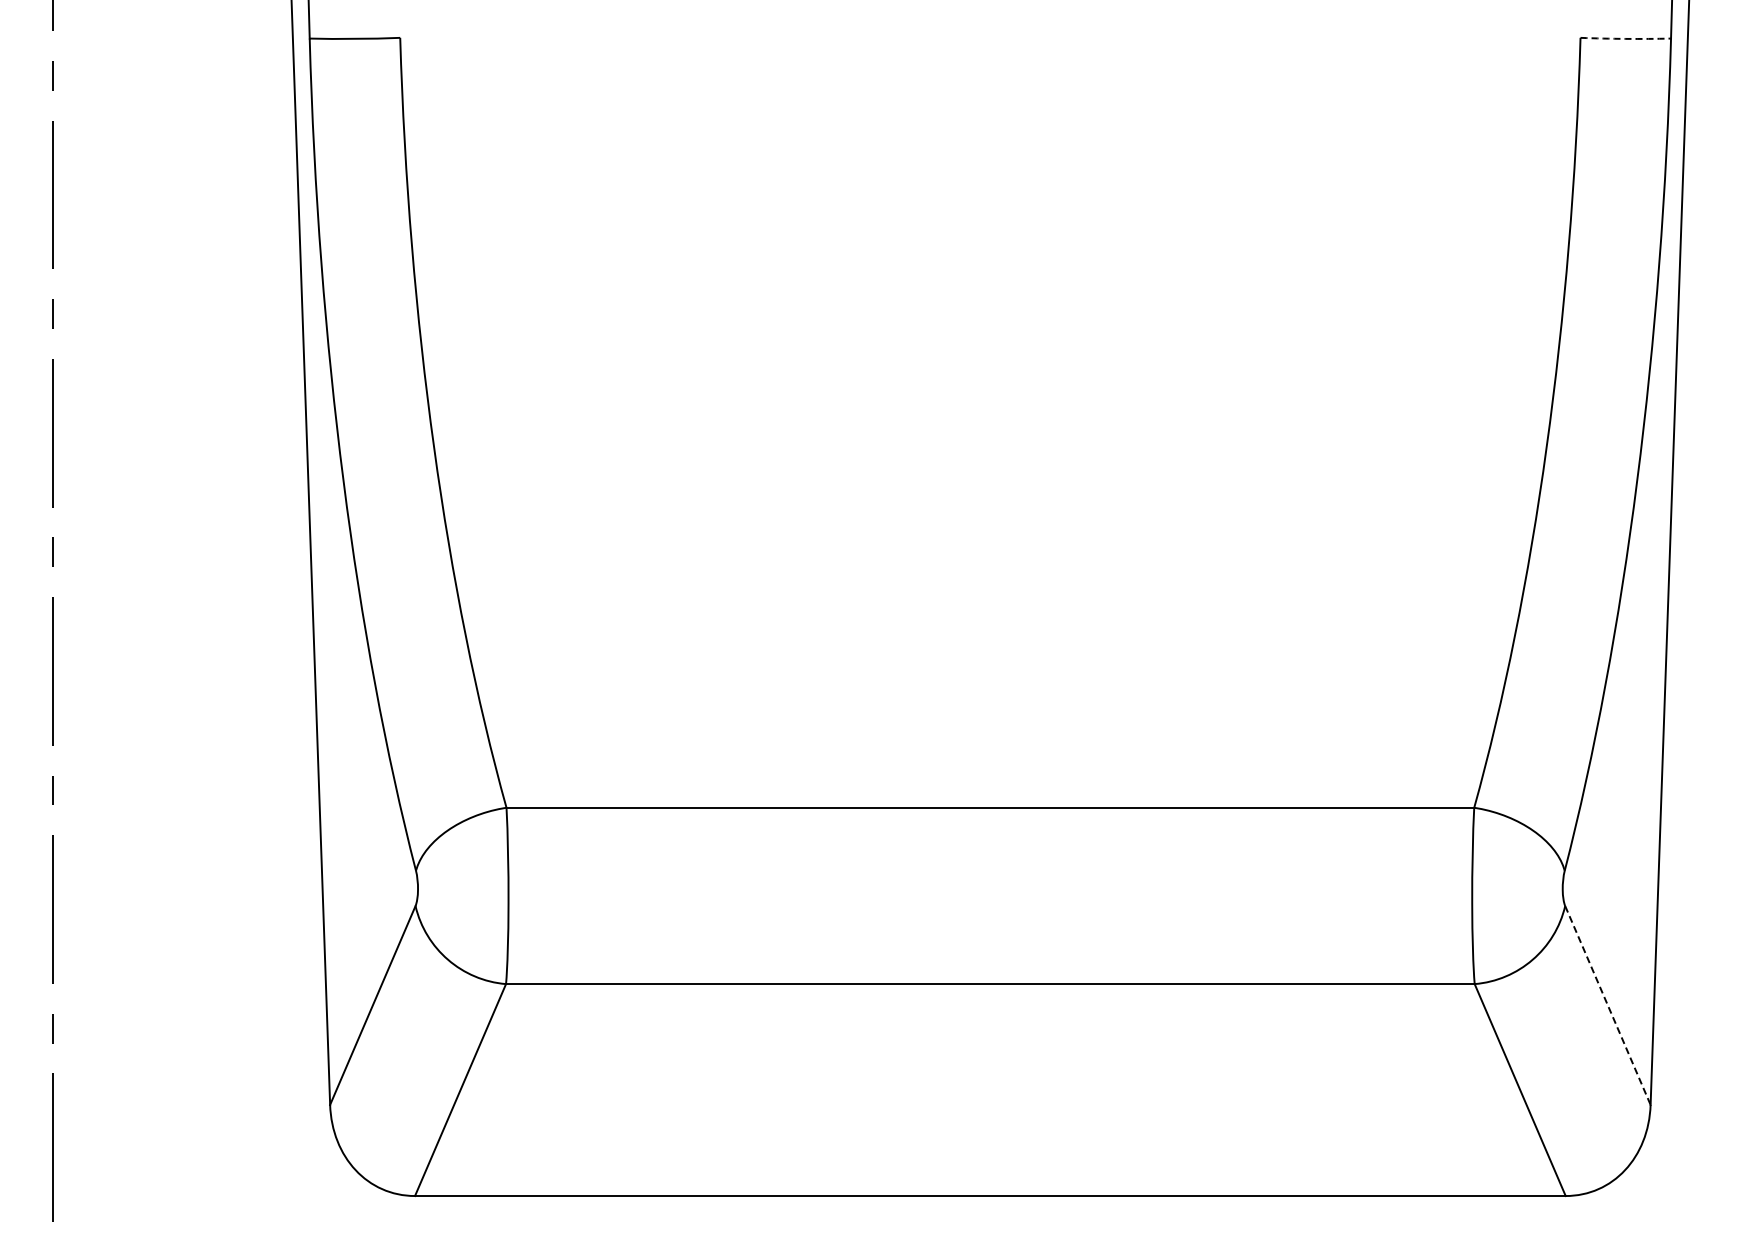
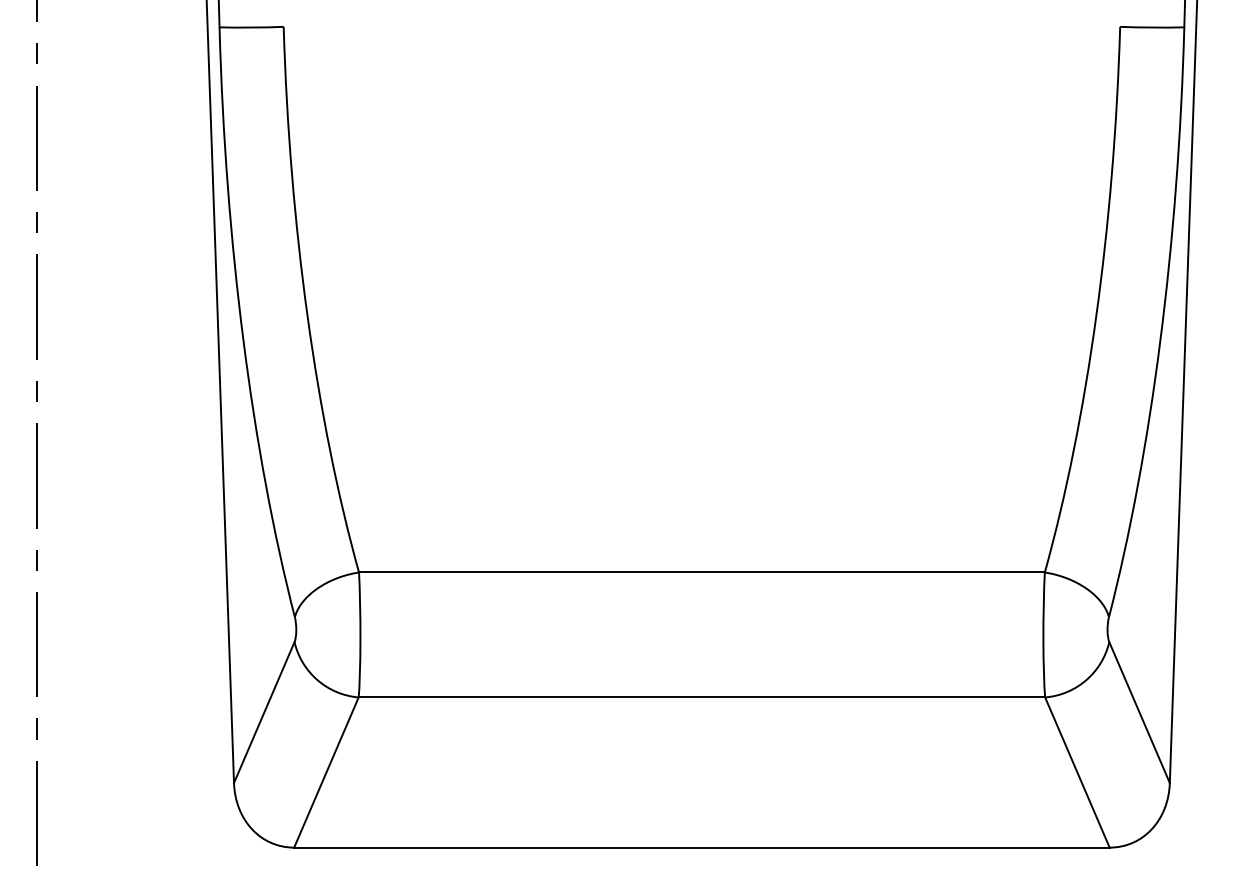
arc: (1625, 38) -> (1152, 27), dashed -> solid
line: (1608, 1005) -> (1139, 712), dashed -> solid

